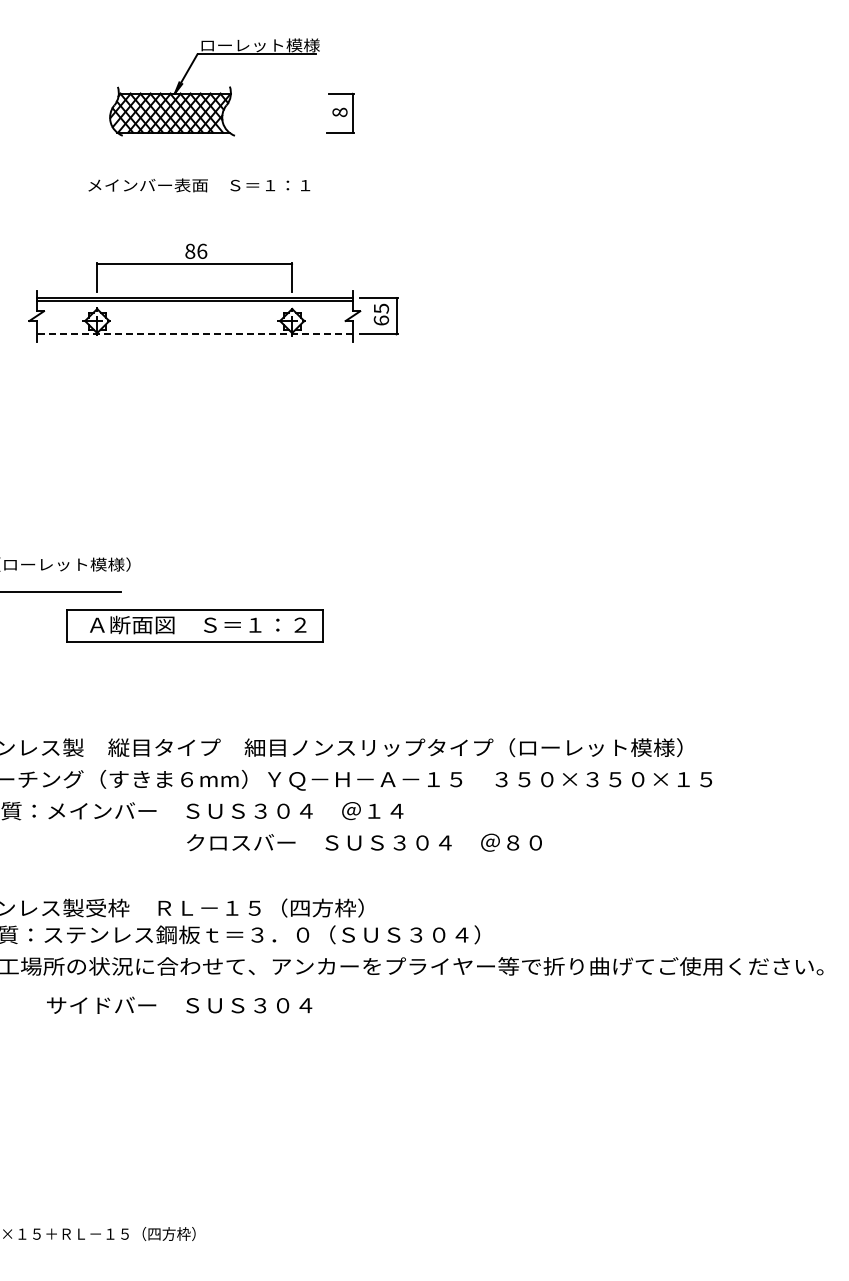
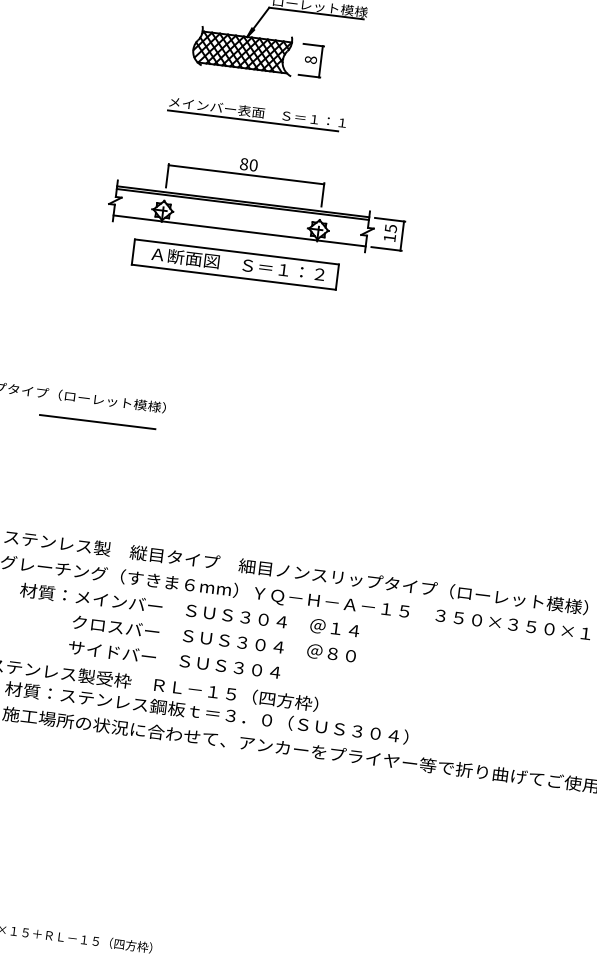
part: (340, 112) -> (311, 60), moved
line: (194, 196) -> (252, 120), added
text: (202, 250) -> (254, 164), 86 -> 80
text: (381, 320) -> (389, 238), 65 -> 15
line: (194, 334) -> (239, 230), dashed -> solid
part: (194, 625) -> (235, 264), moved
text: (364, 842) -> (214, 638), moved
text: (179, 1004) -> (174, 659), moved

